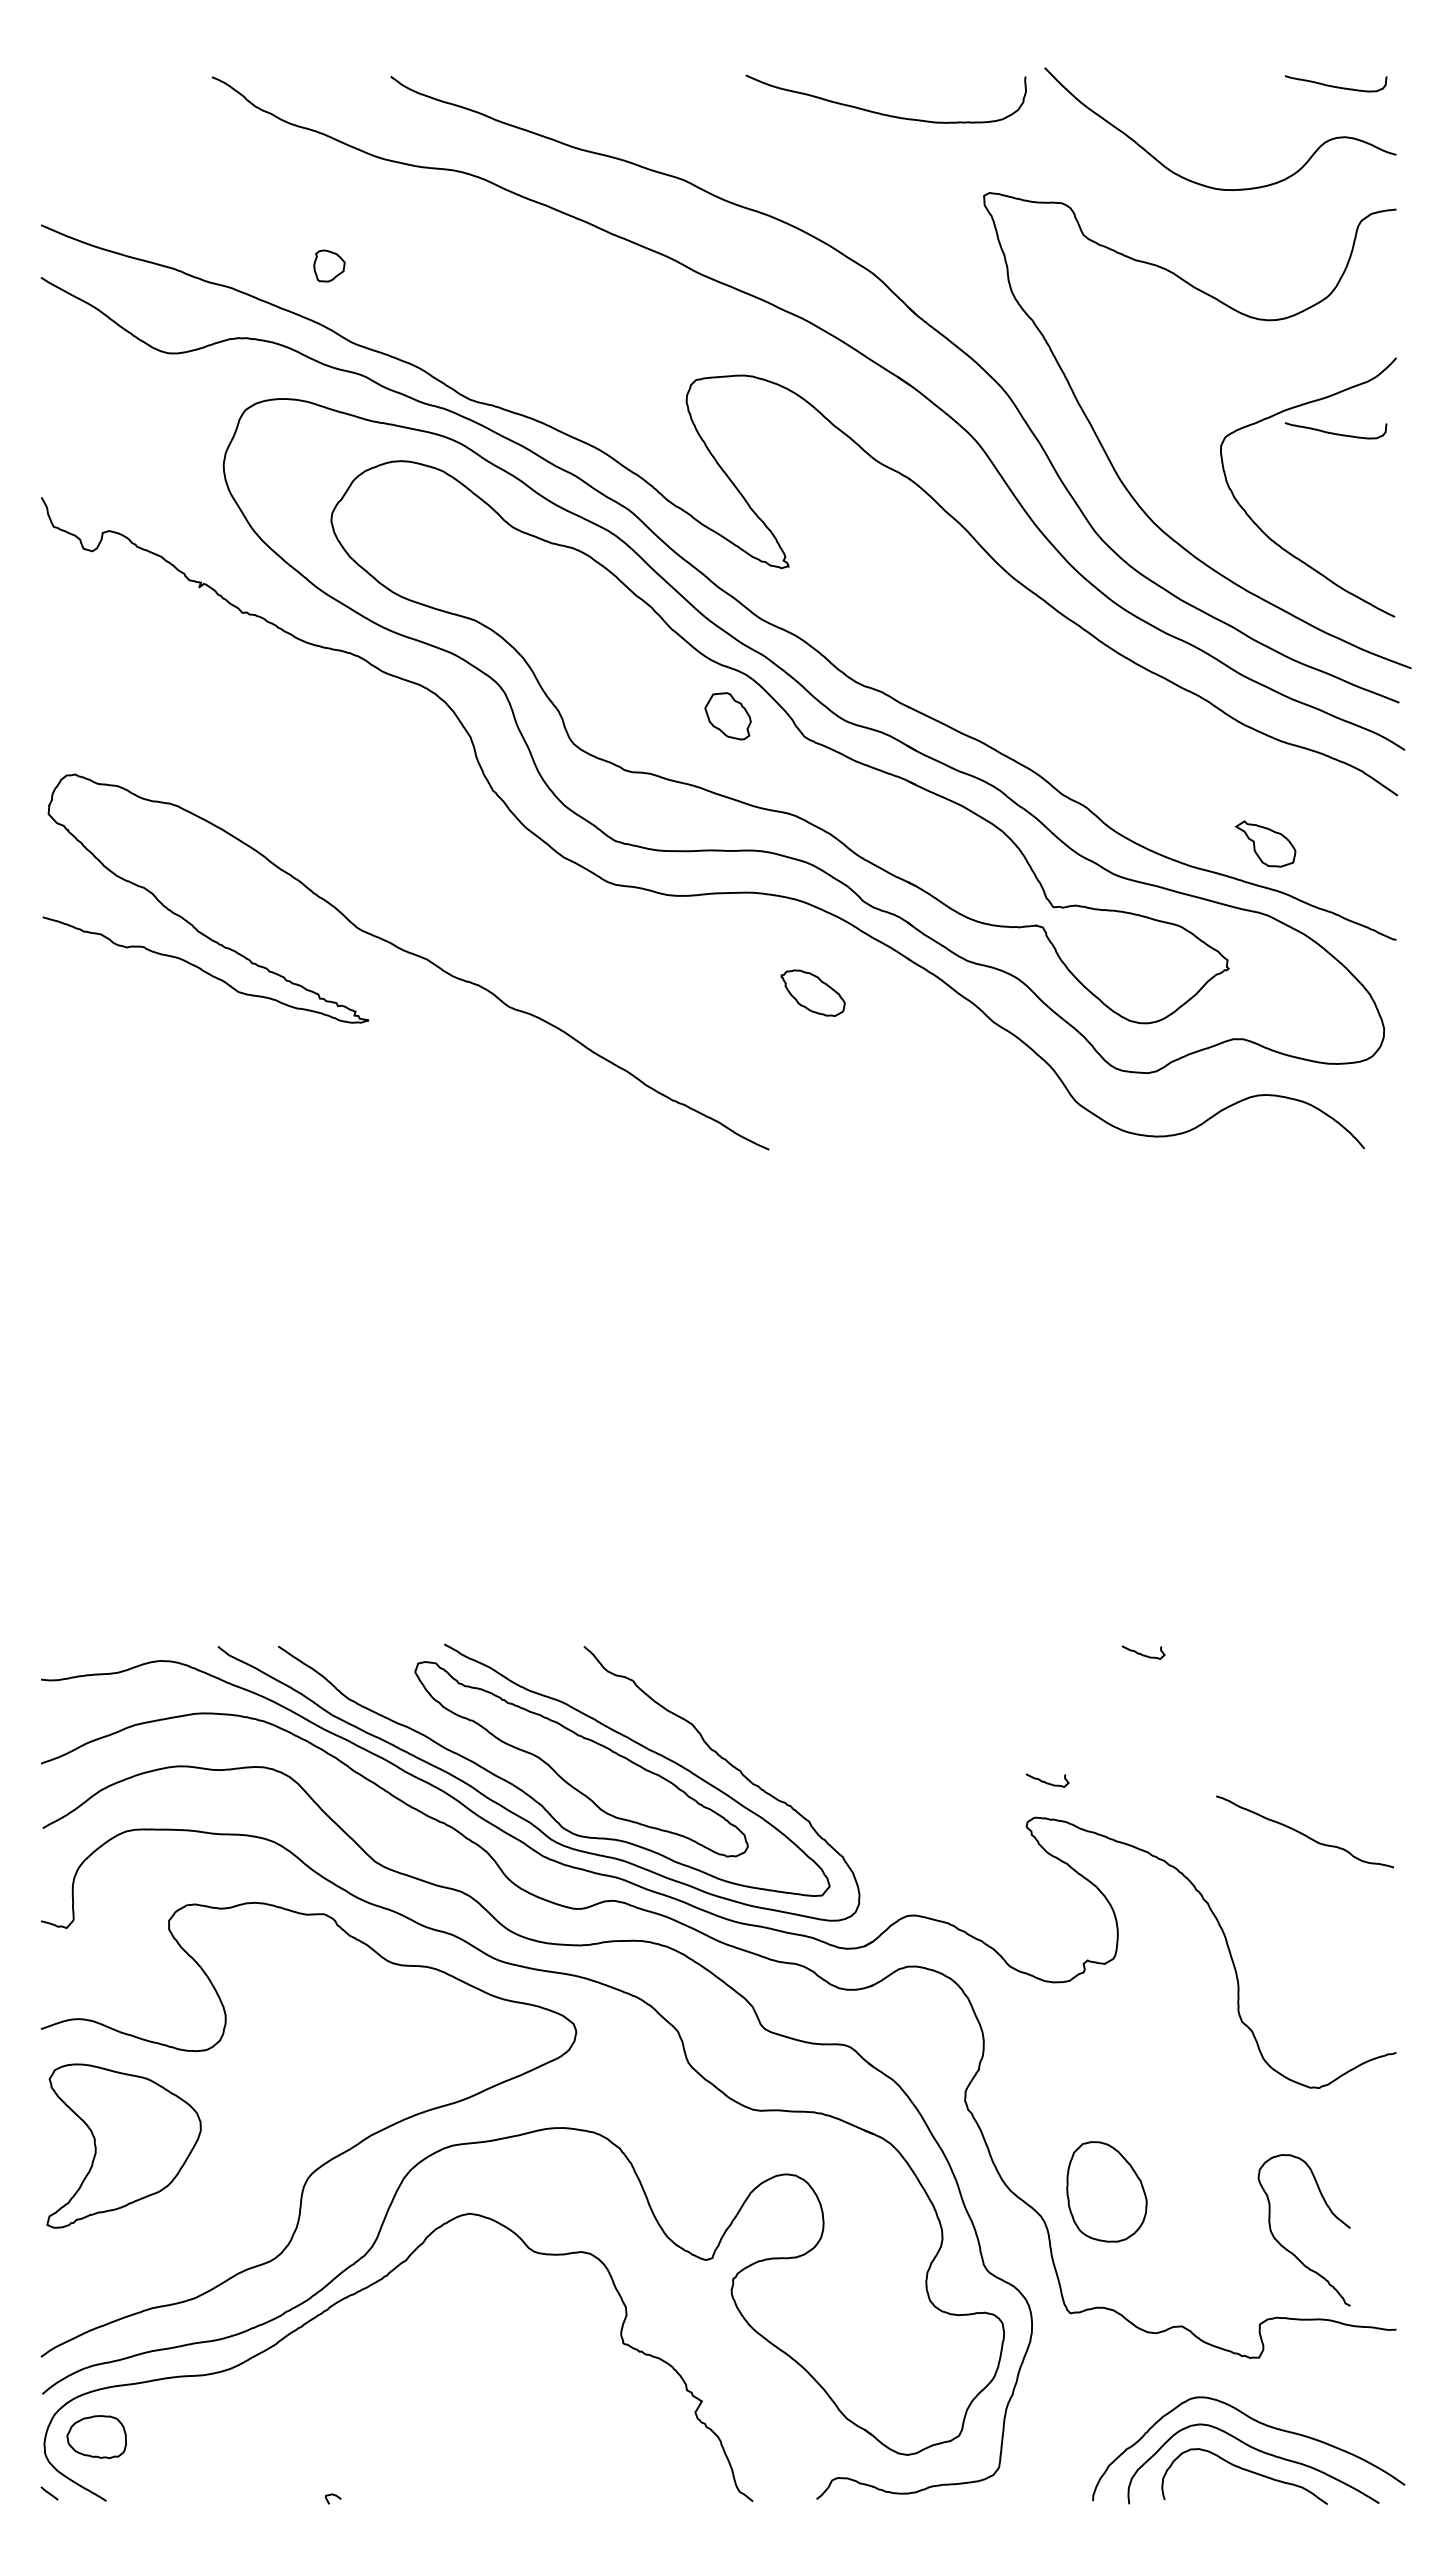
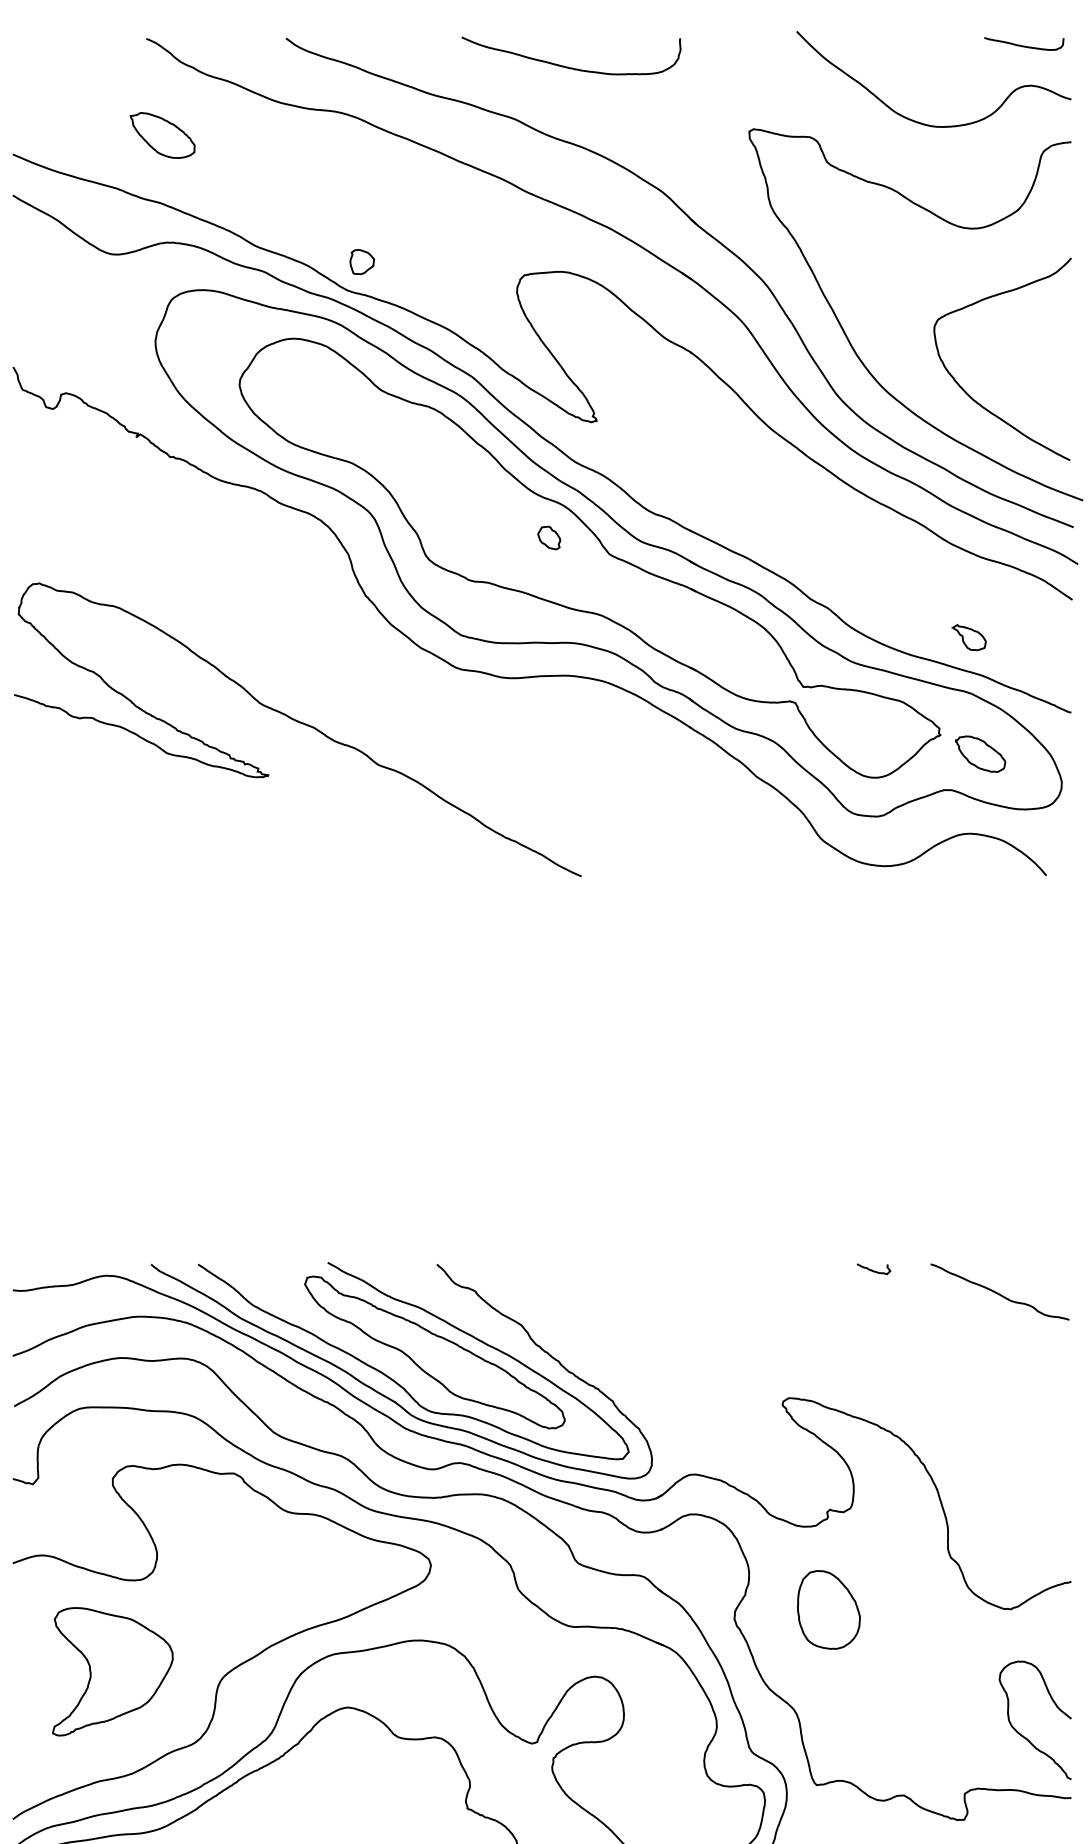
curve: (880, 112) -> (566, 66), moved
part: (232, 200) -> (162, 135), added
part: (329, 265) -> (362, 261), moved
curve: (1333, 432) -> (1022, 316), removed
part: (727, 716) -> (548, 538), size x0.62
part: (1265, 843) -> (969, 637), size x0.71
part: (812, 992) -> (980, 753), moved
curve: (1047, 1782) -> (798, 1370), removed
curve: (1303, 1833) -> (998, 1293), moved
part: (123, 2145) -> (112, 1671), moved
part: (1106, 2191) -> (828, 1609), moved
curve: (1291, 2251) -> (1025, 1736), moved

